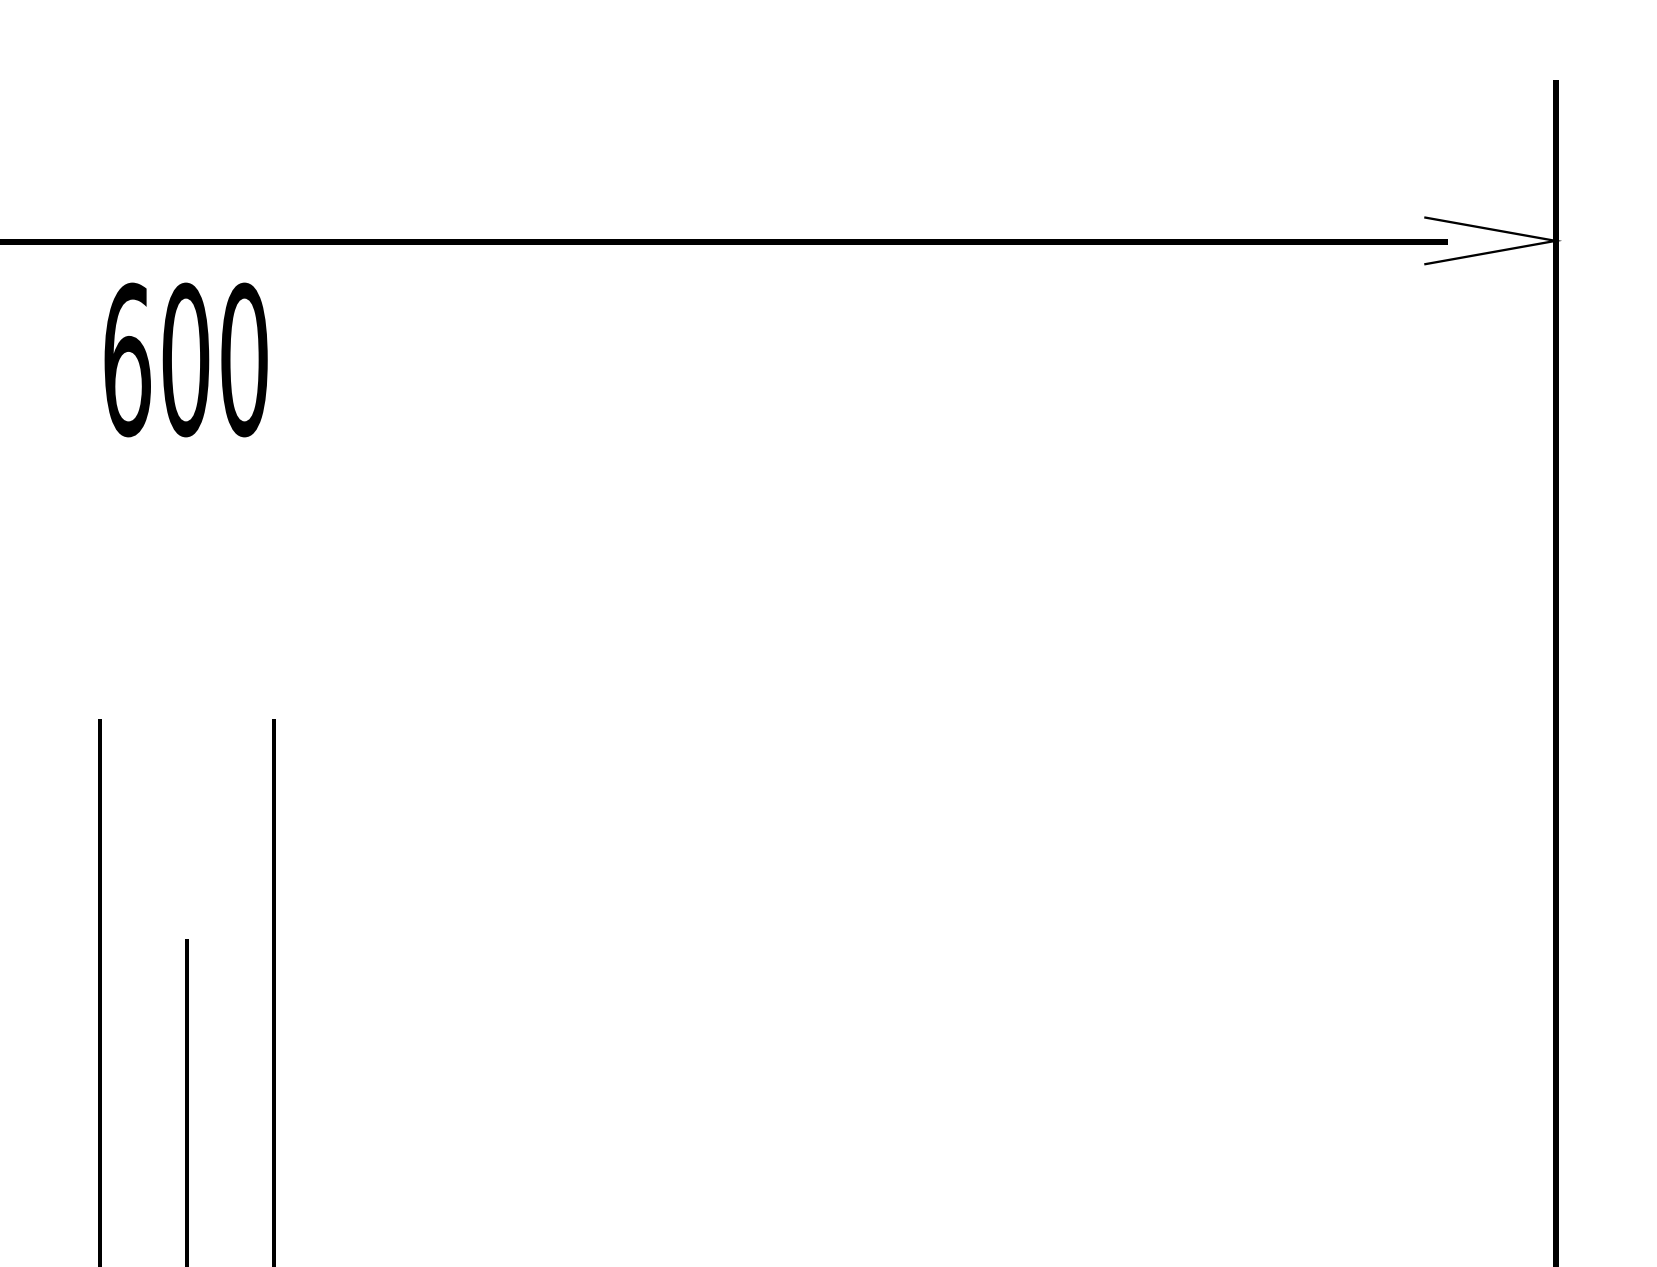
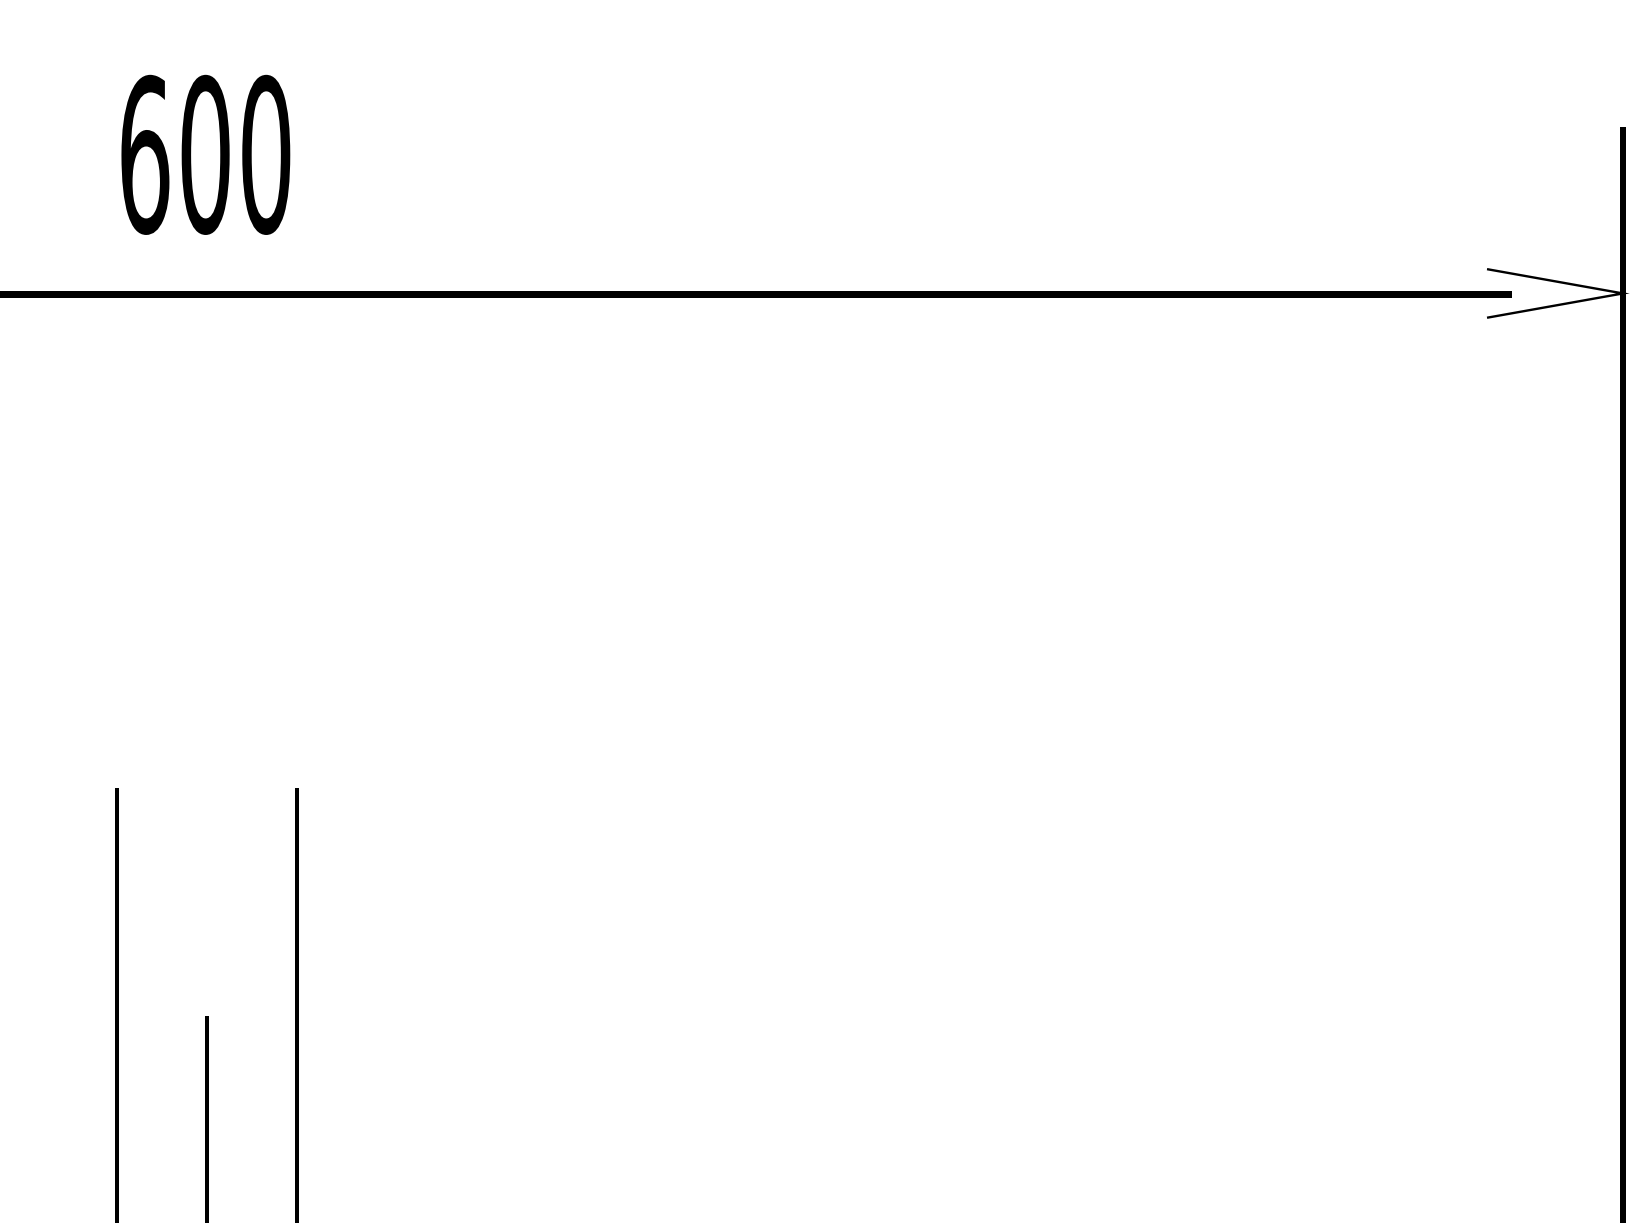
text: (185, 359) -> (205, 154), moved

